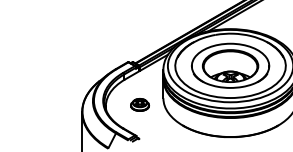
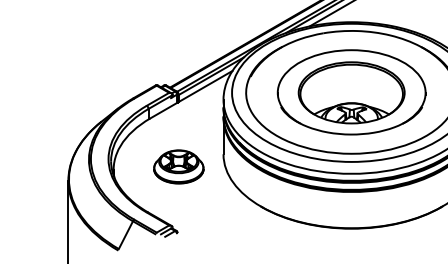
part: (139, 104) -> (177, 166), size x1.43

